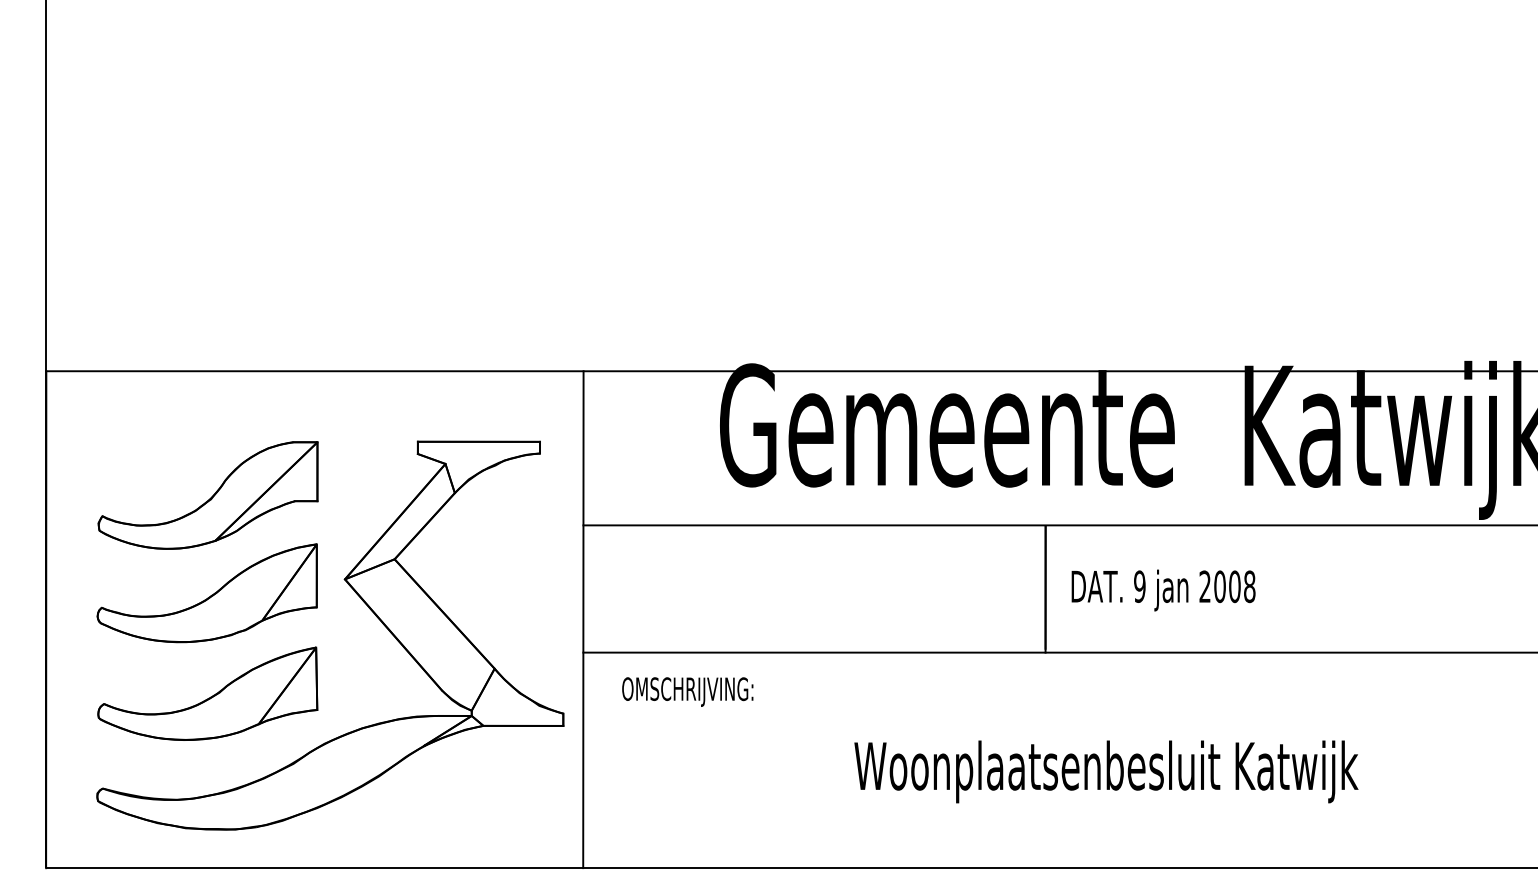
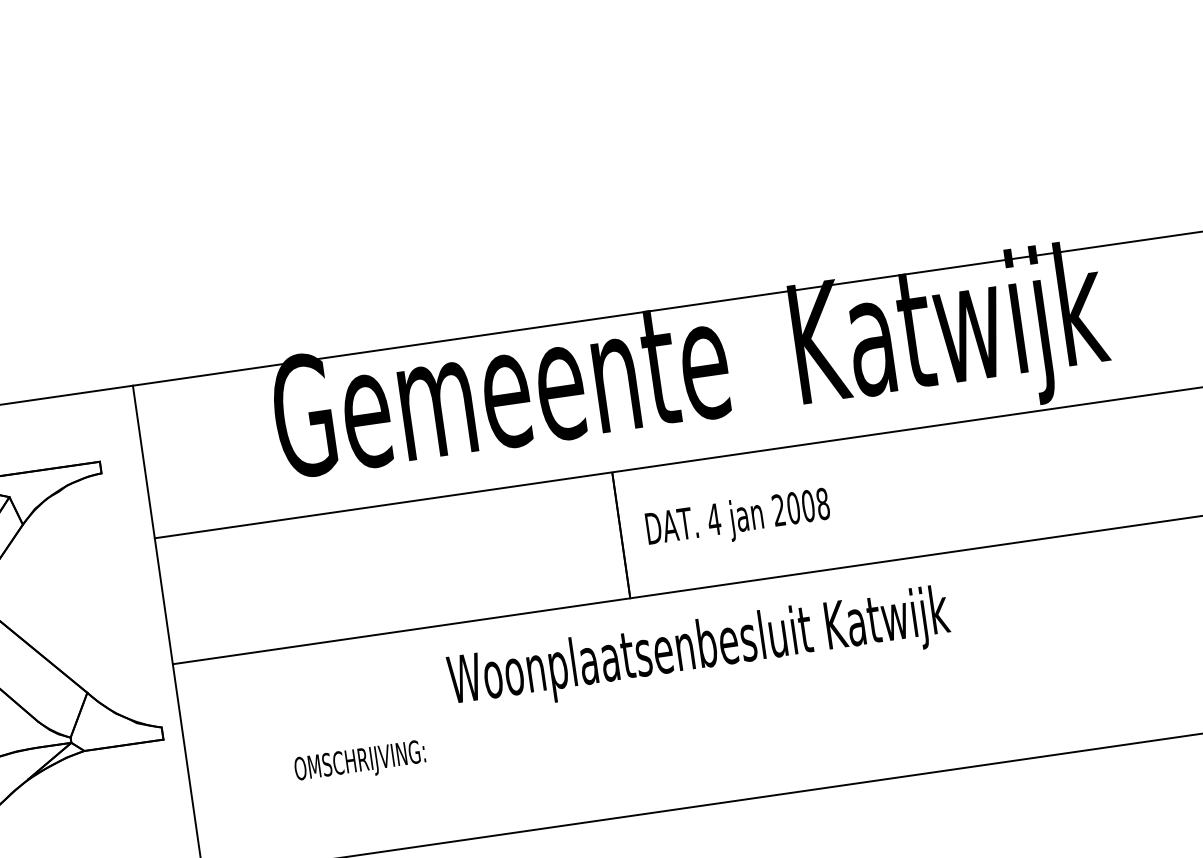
text: (1139, 586) -> (713, 519), 9 -> 4
text: (687, 691) -> (359, 762), moved
text: (1106, 771) -> (699, 649), moved

